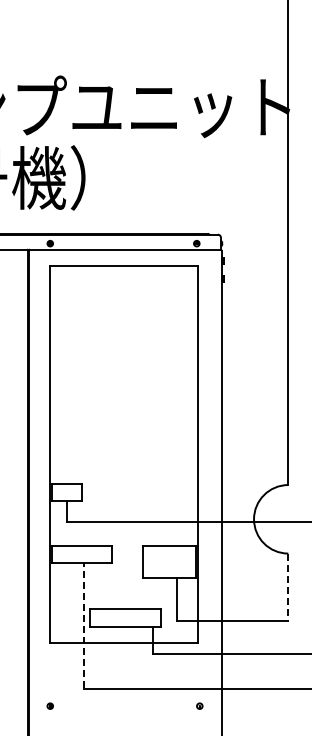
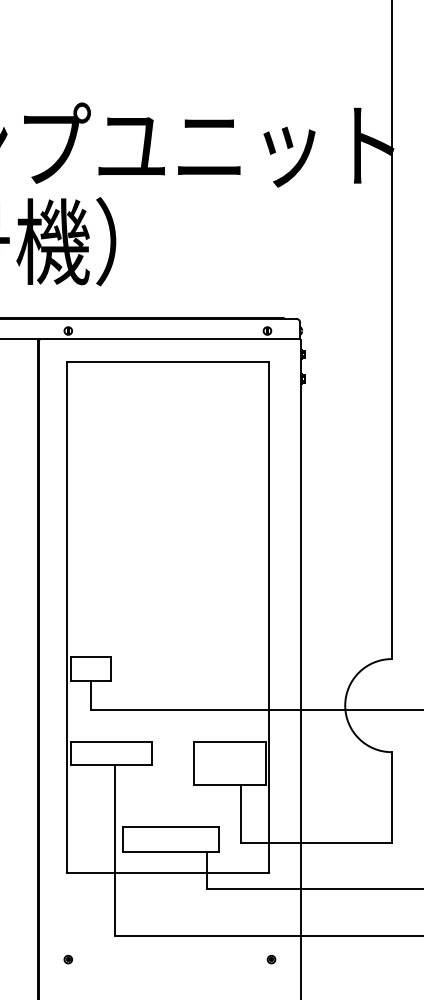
line: (288, 587) -> (392, 798), dashed -> solid
line: (84, 625) -> (114, 849), dashed -> solid

